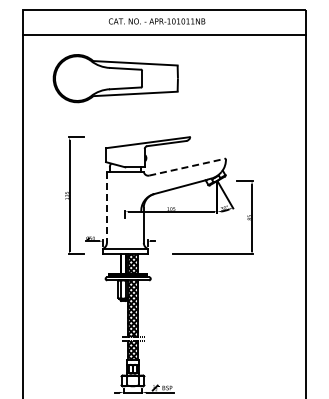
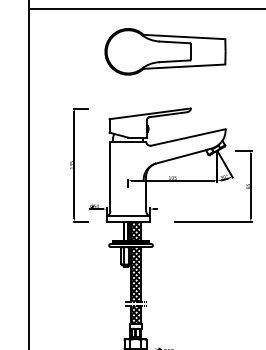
part: (115, 78) -> (165, 51), moved
line: (188, 167) -> (189, 137), dashed -> solid
line: (106, 207) -> (110, 176), dashed -> solid

